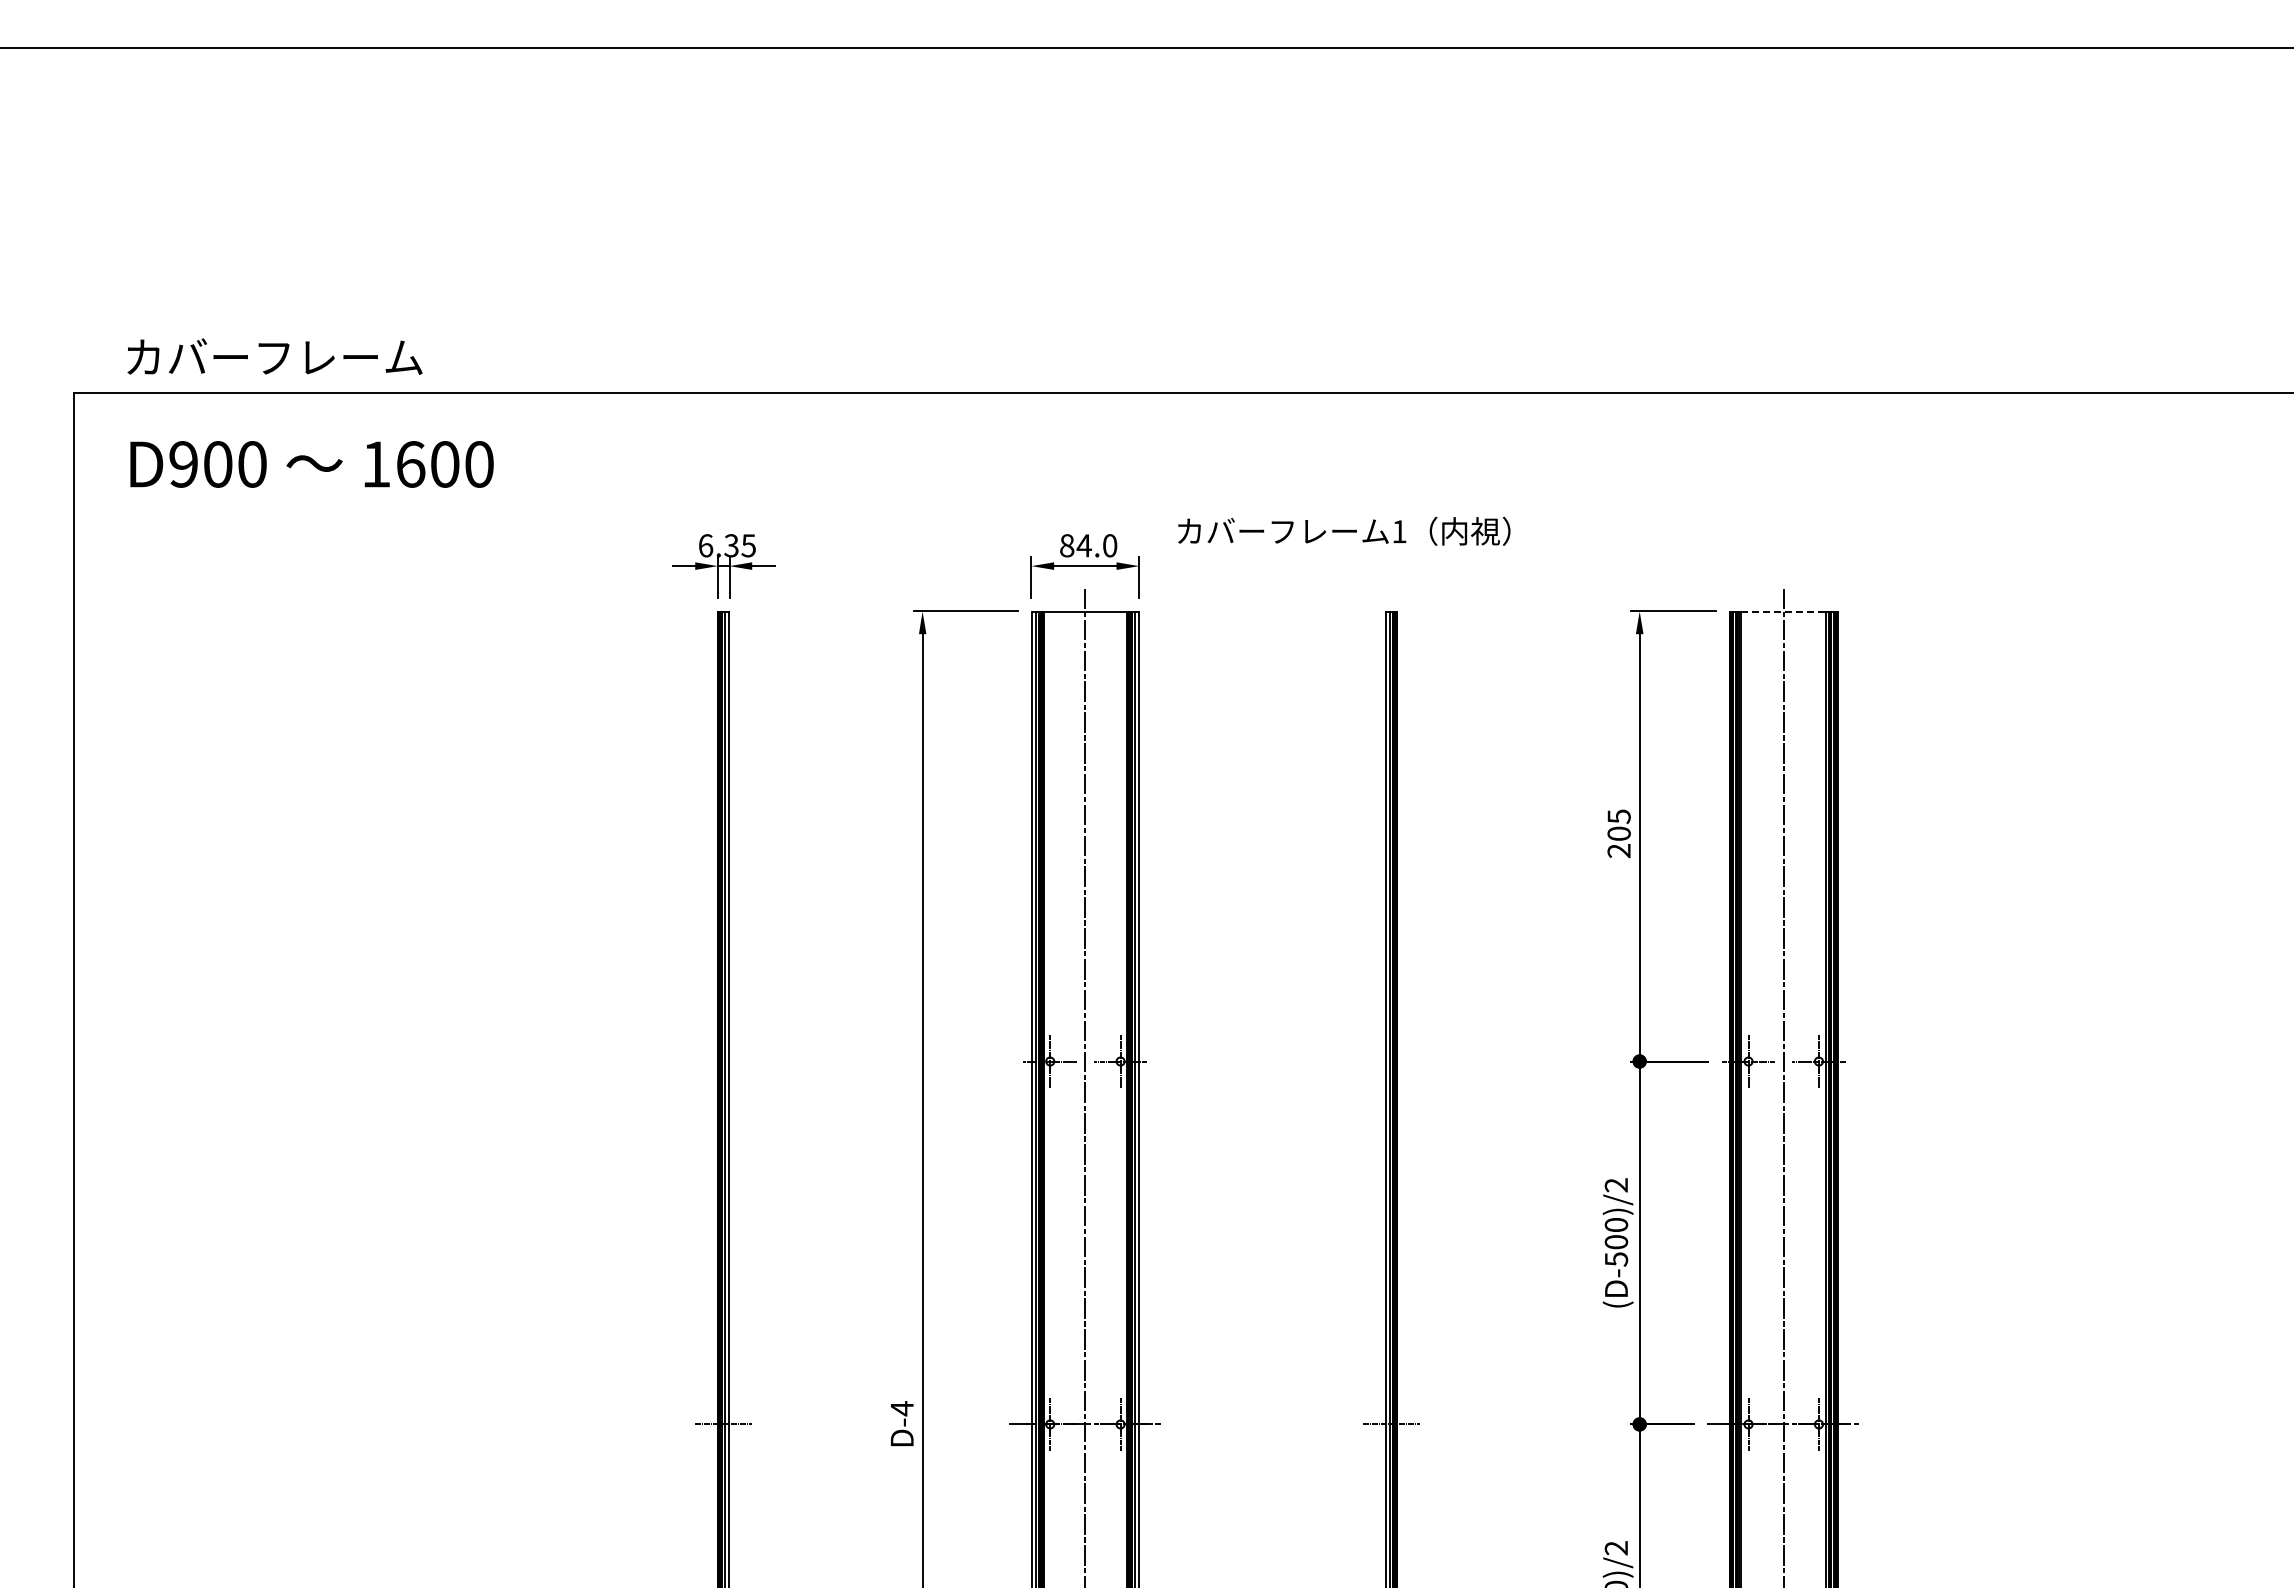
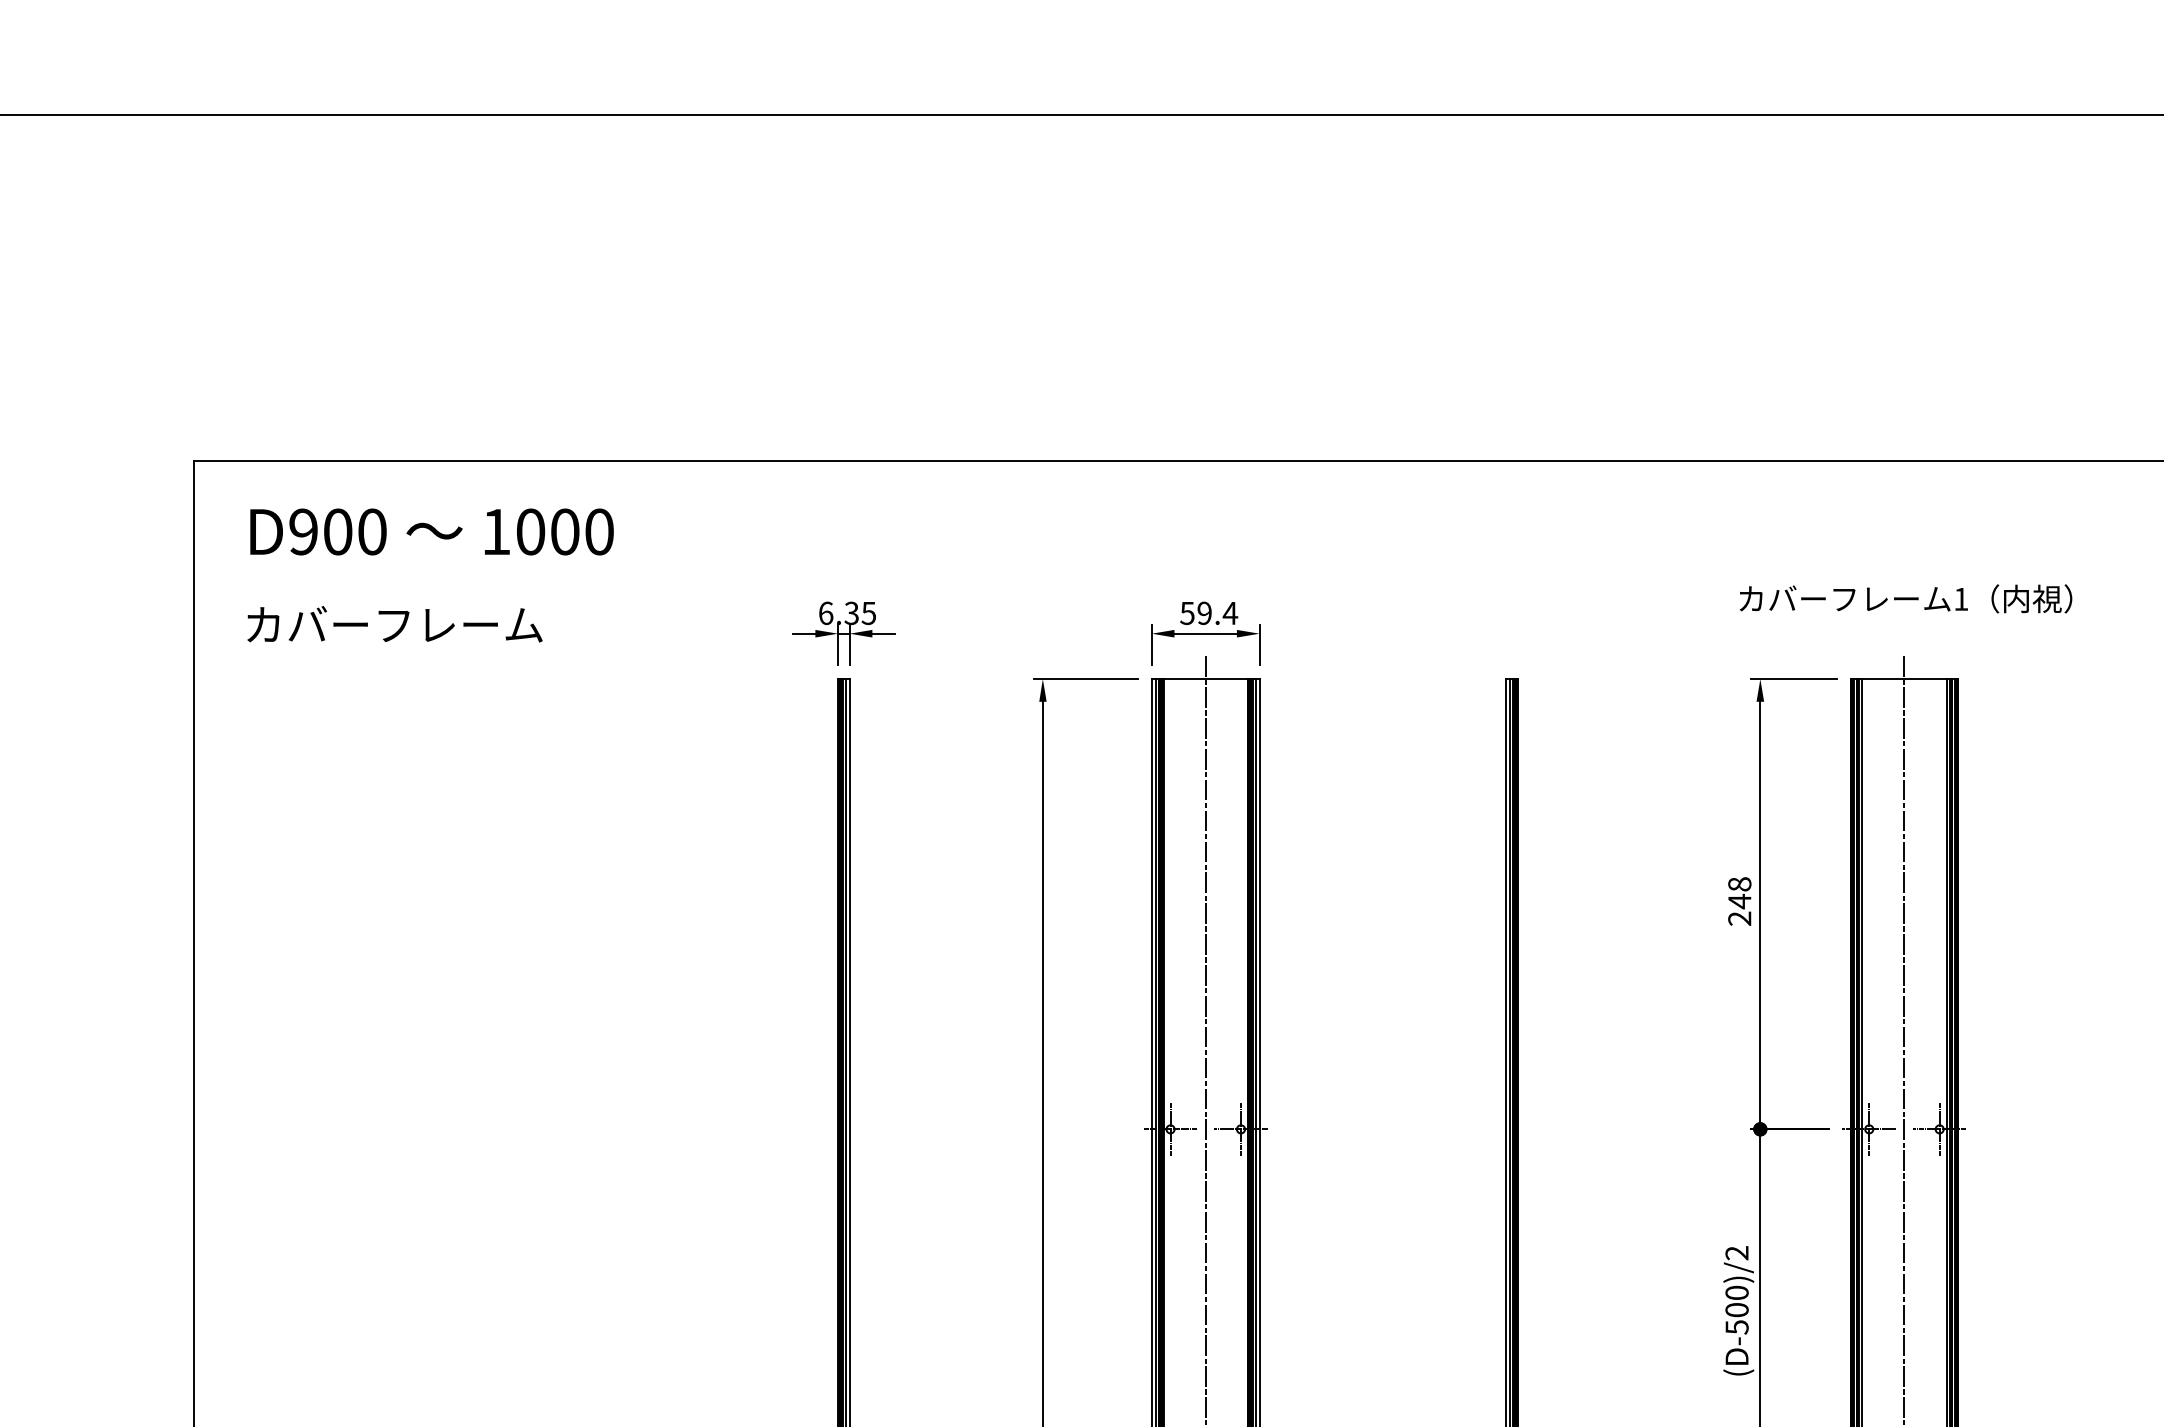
text: (274, 356) -> (394, 624), moved
text: (410, 464) -> (530, 532), 1600 -> 1000
text: (1344, 530) -> (1906, 598), moved
text: (1088, 545) -> (1208, 613), 84.0 -> 59.4
line: (1784, 611) -> (1905, 679), dashed -> solid
text: (1618, 825) -> (1739, 893), 205 -> 248

